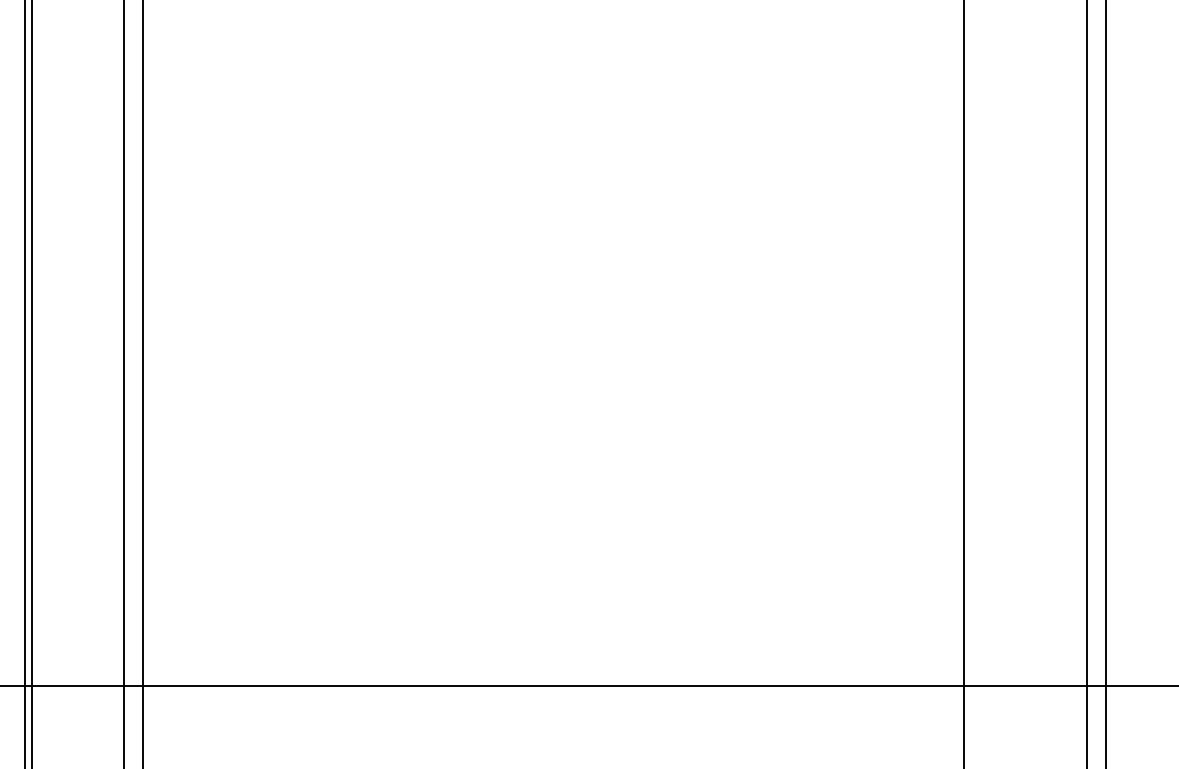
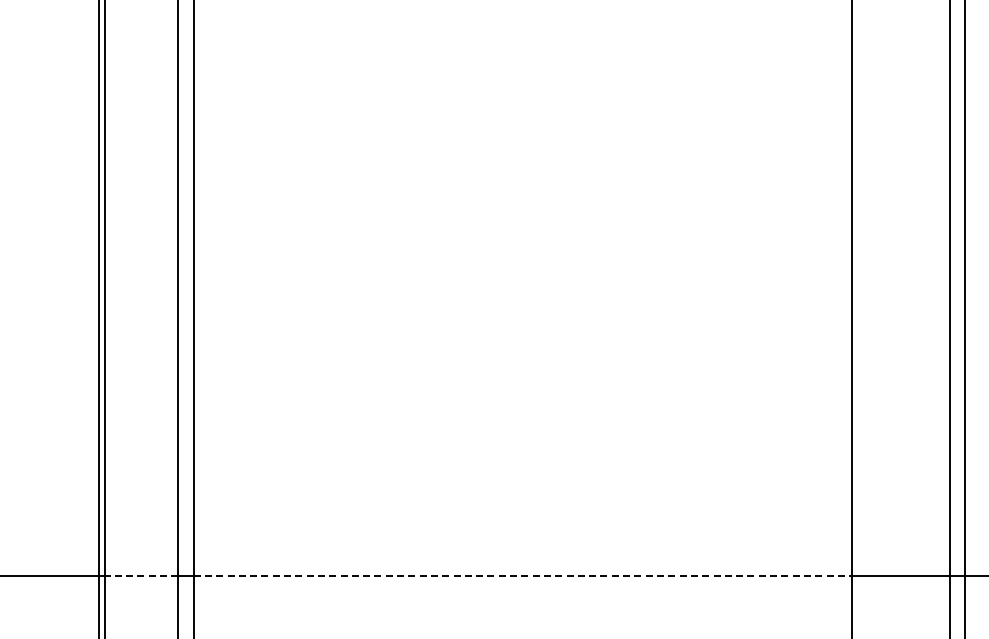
line: (78, 685) -> (141, 575), solid -> dashed
line: (553, 685) -> (522, 575), solid -> dashed

